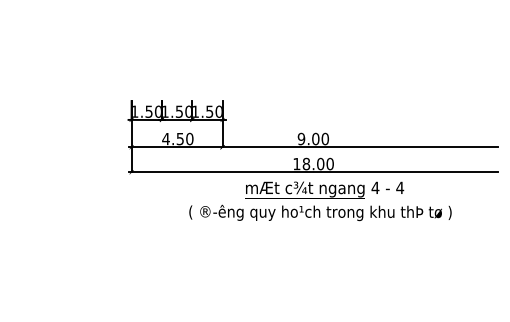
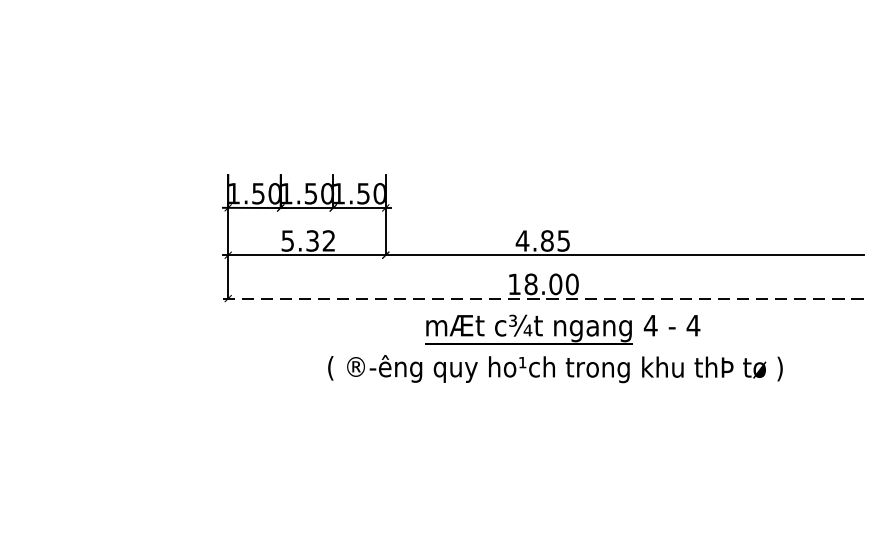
text: (177, 138) -> (307, 240), 4.50 -> 5.32
text: (312, 138) -> (541, 240), 9.00 -> 4.85
line: (313, 172) -> (543, 298), solid -> dashed

